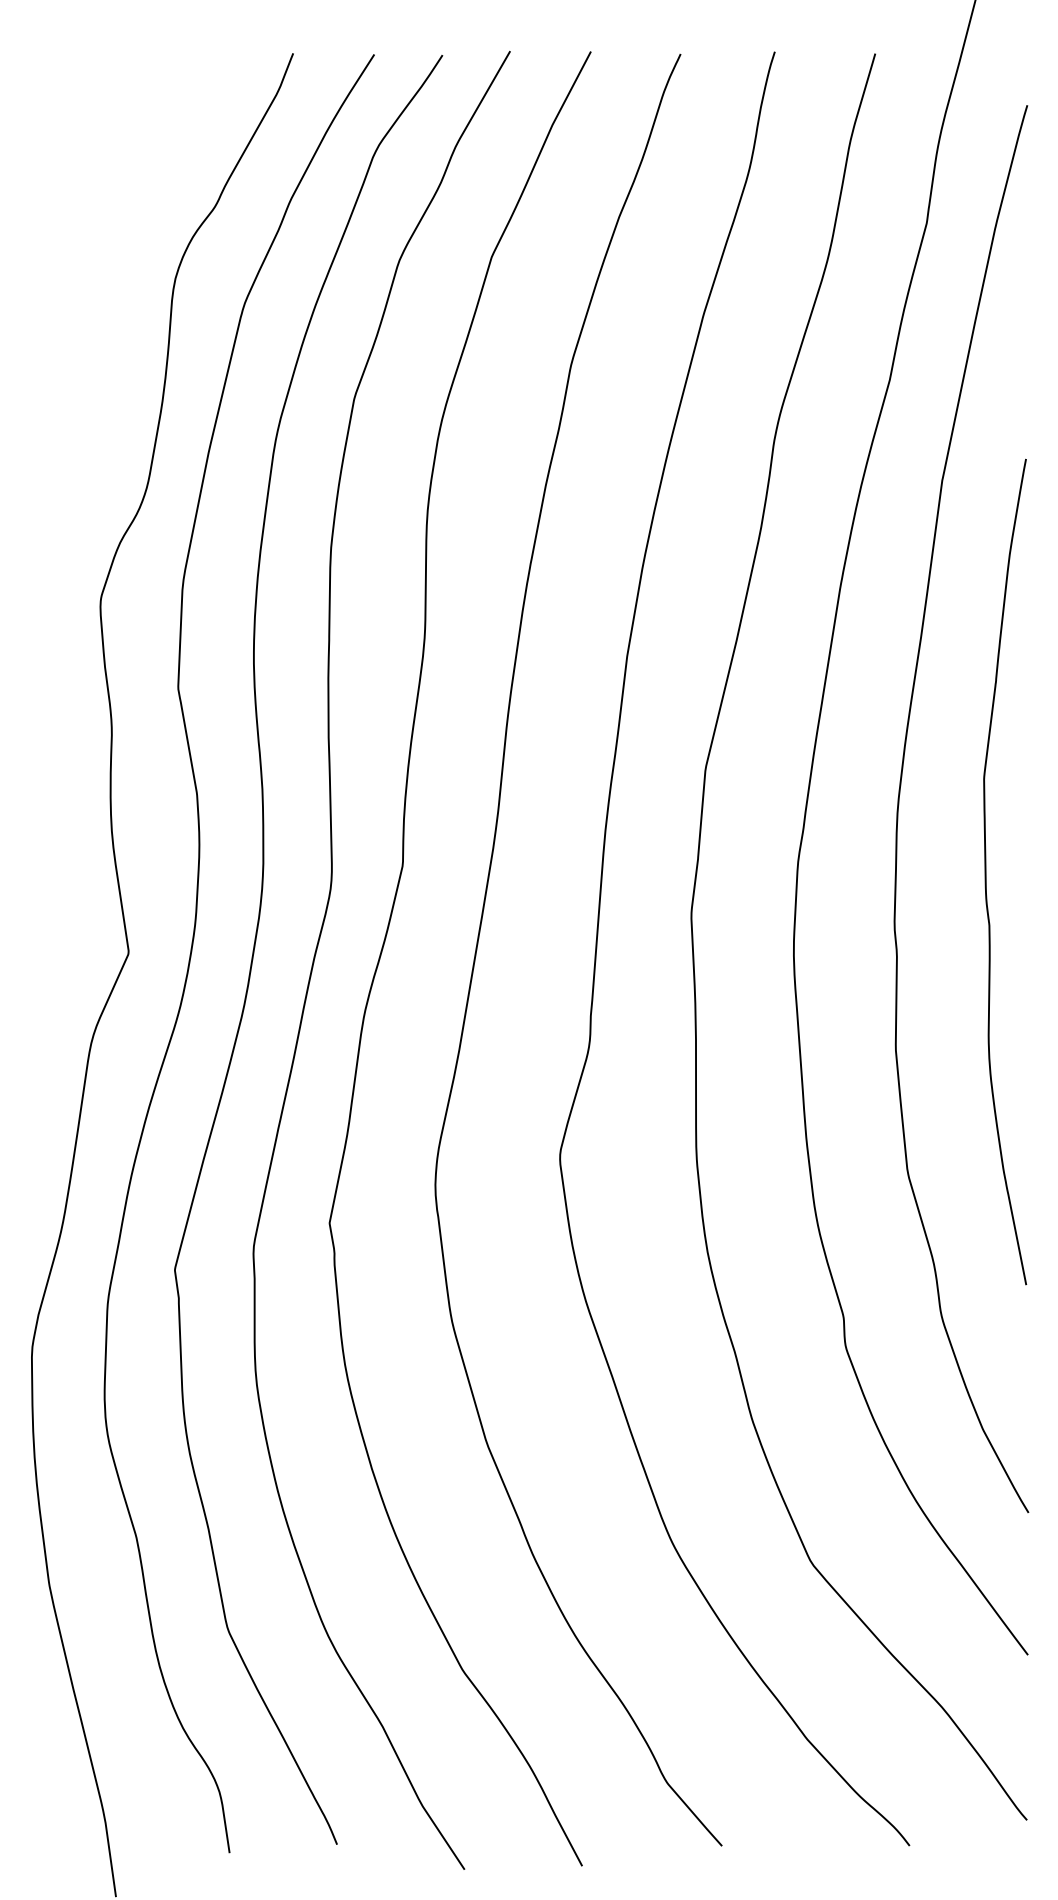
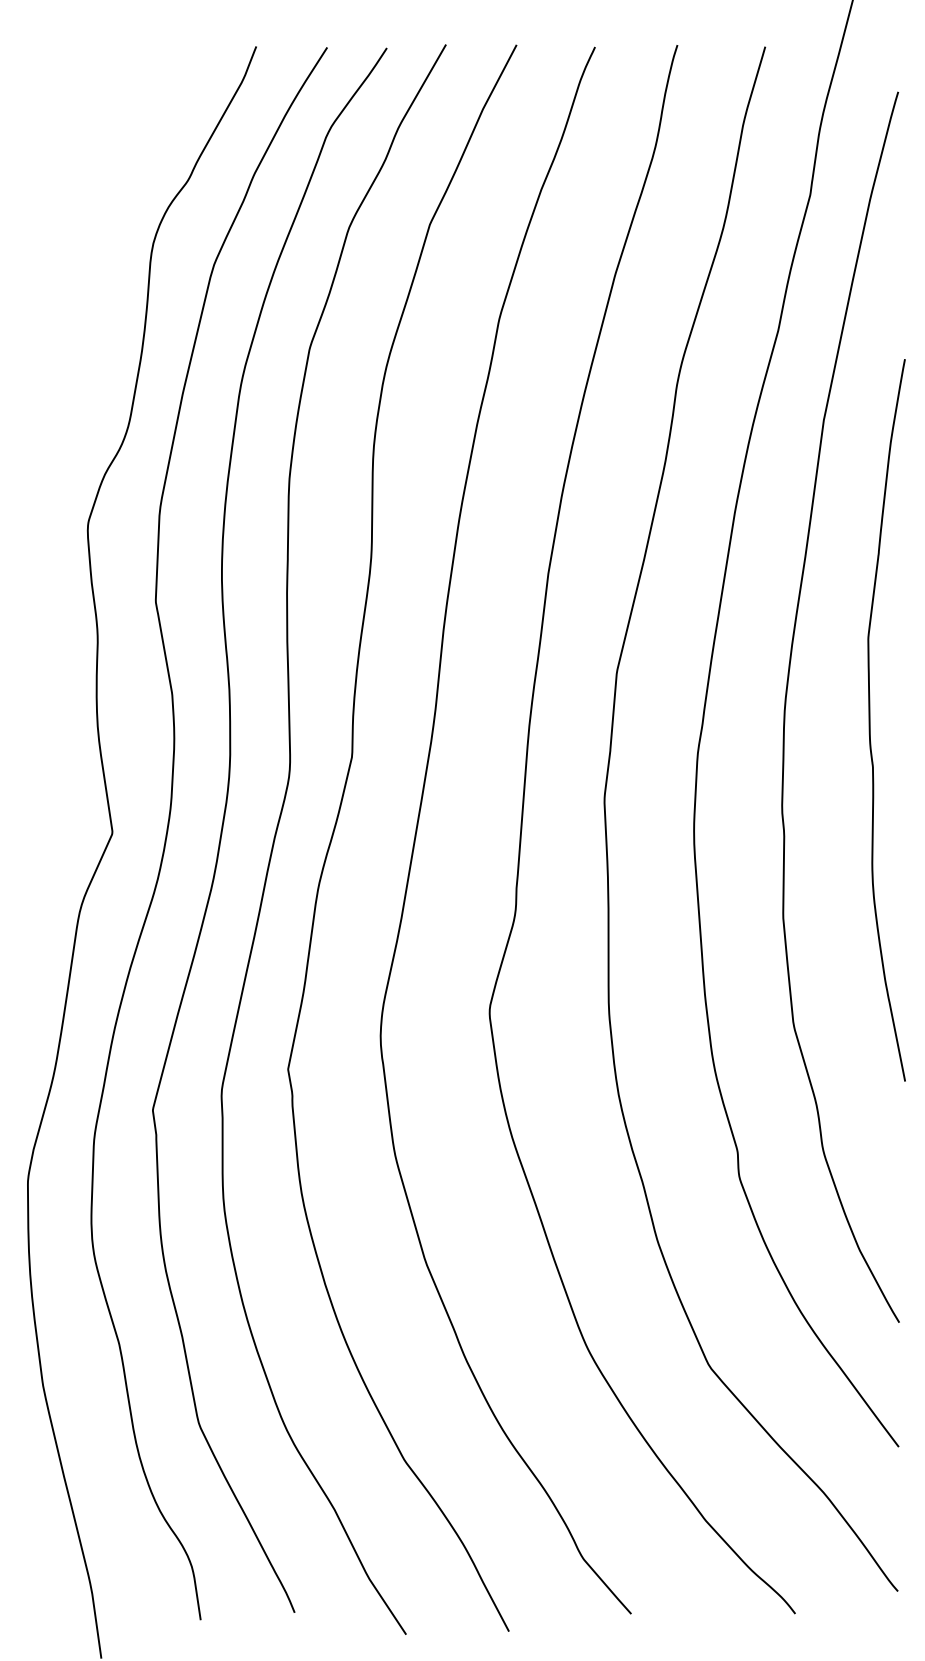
curve: (986, 871) -> (870, 719), moved

